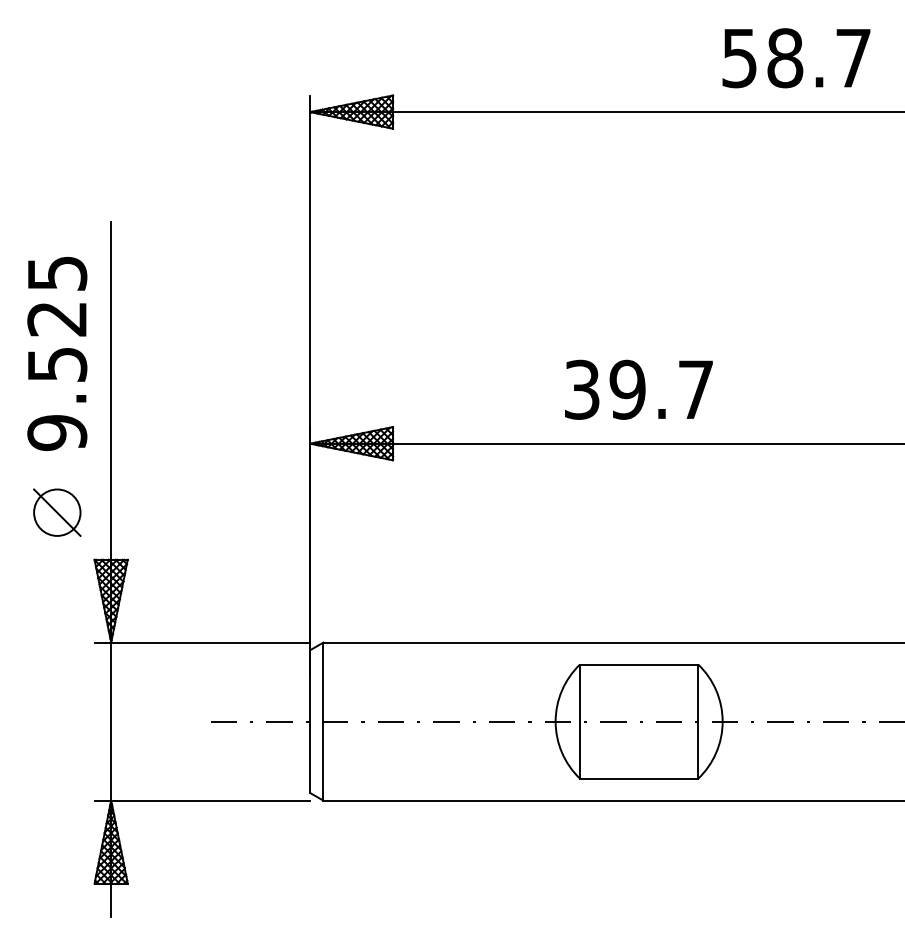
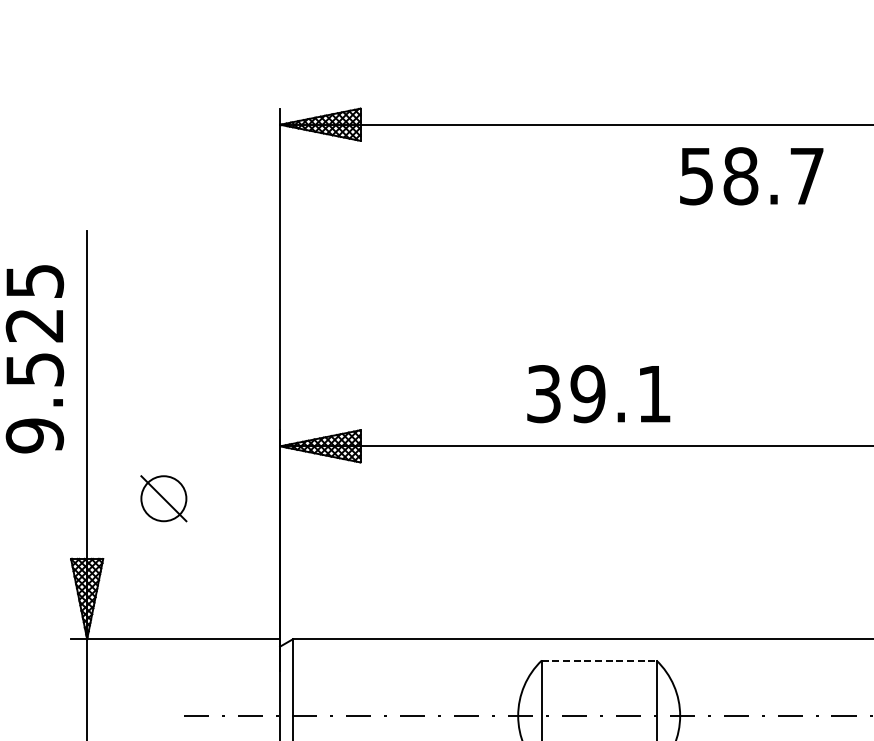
text: (796, 58) -> (751, 176), moved
text: (695, 389) -> (653, 393), 39.7 -> 39.1
part: (57, 512) -> (164, 498), moved
line: (639, 664) -> (599, 660), solid -> dashed

